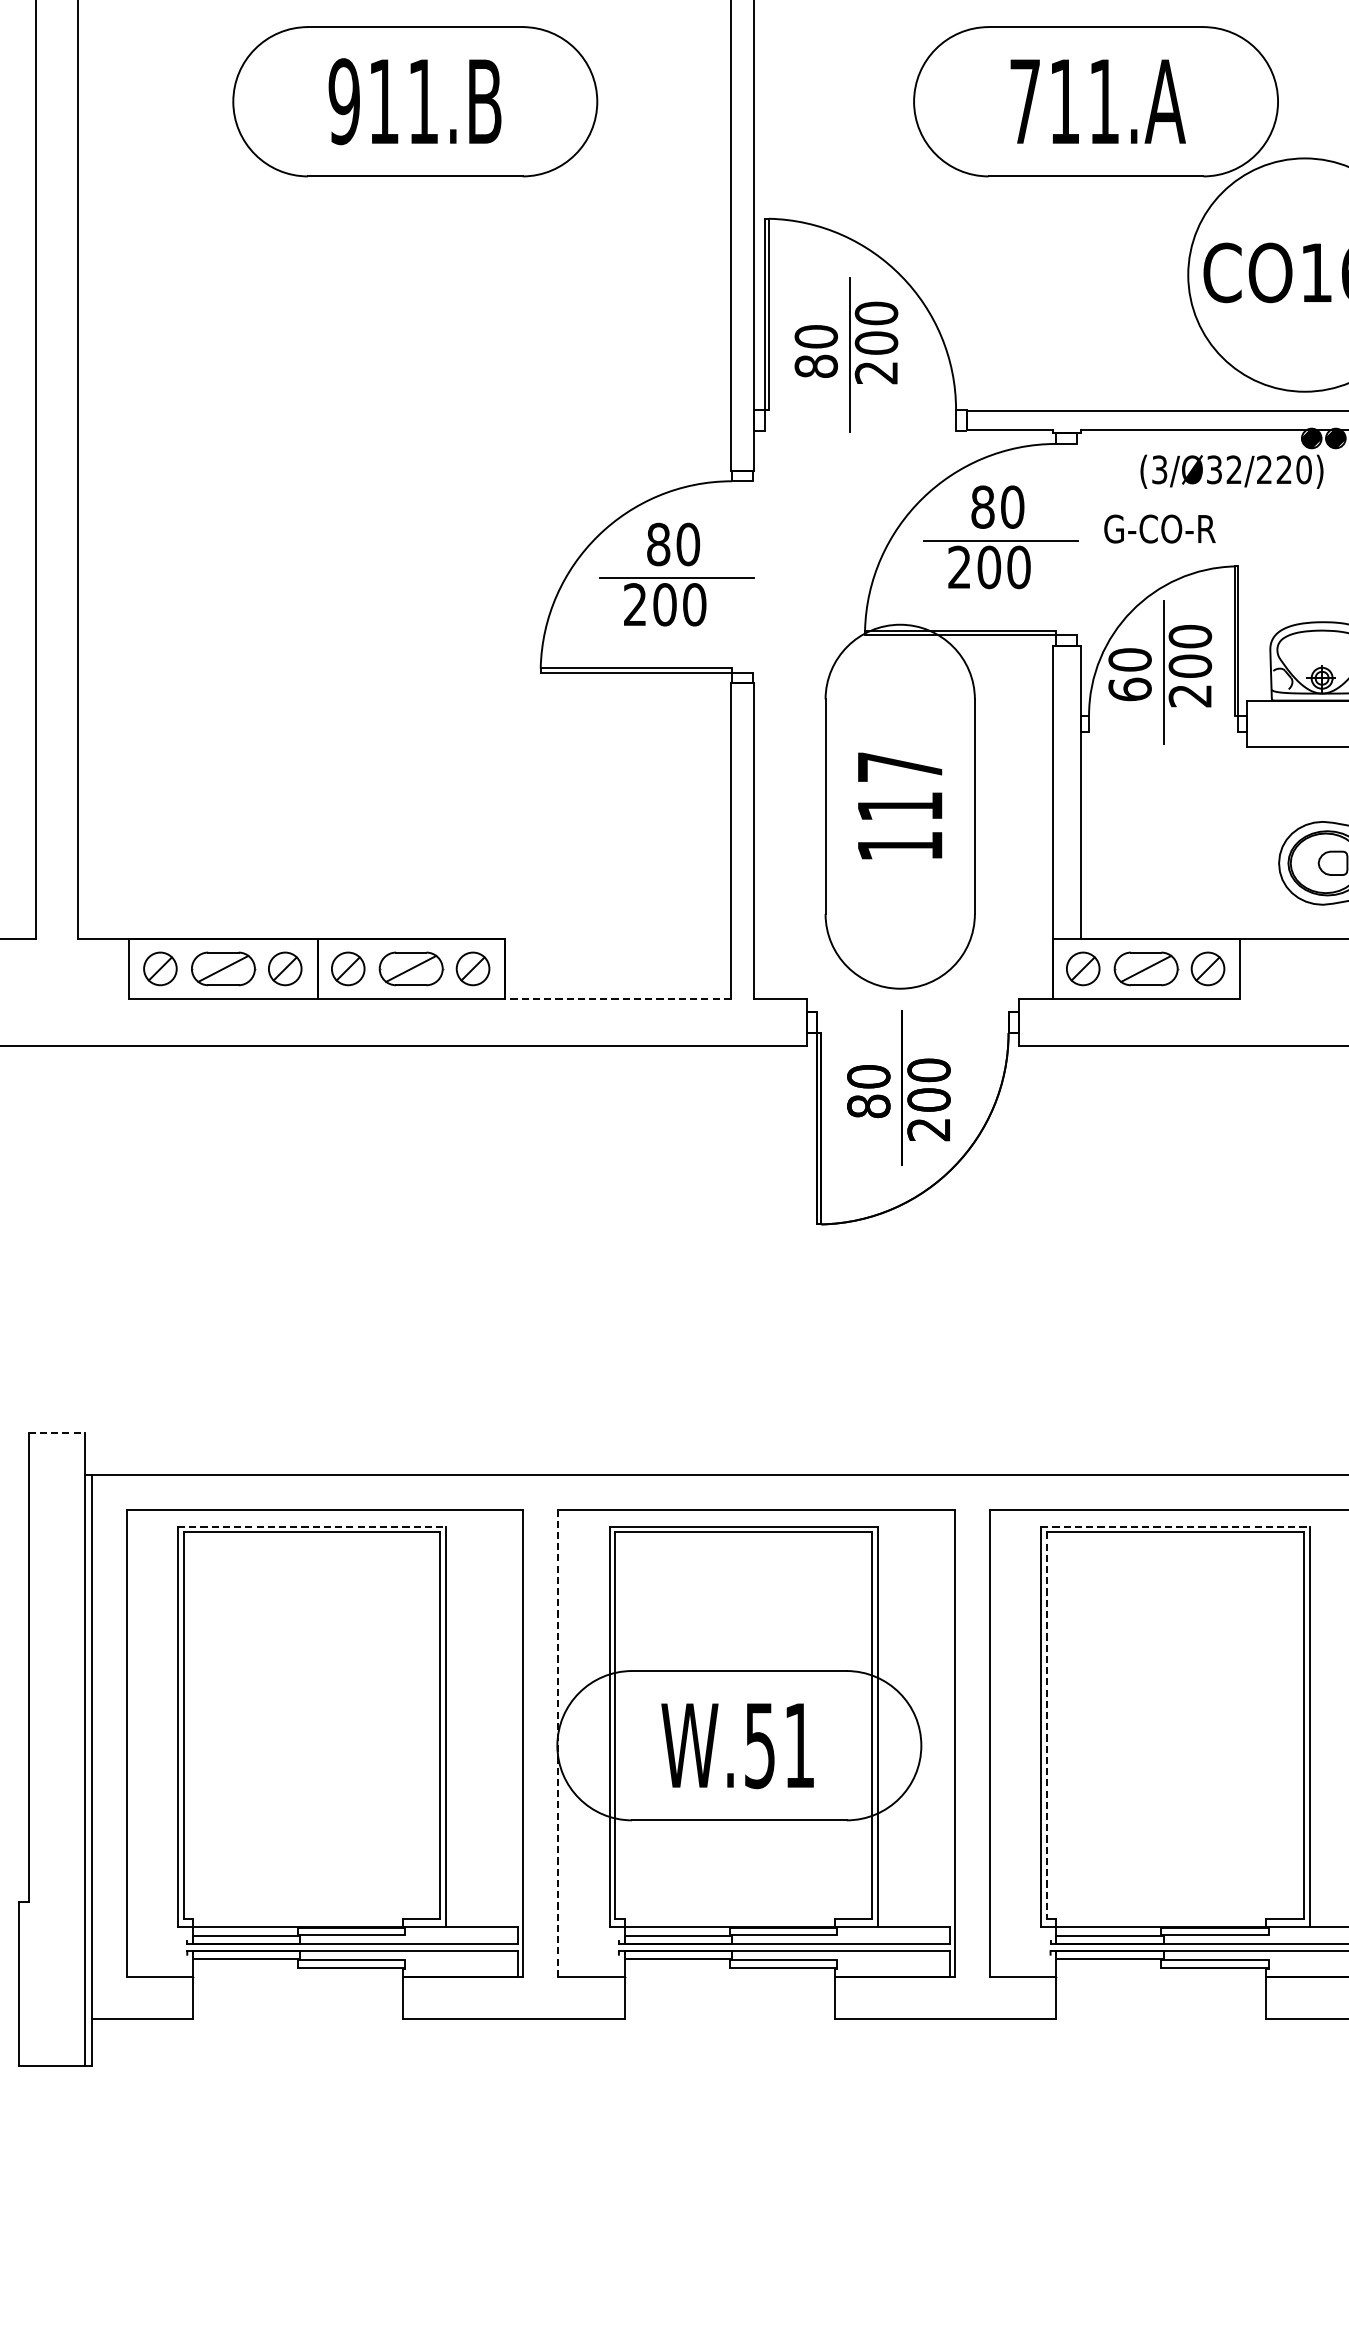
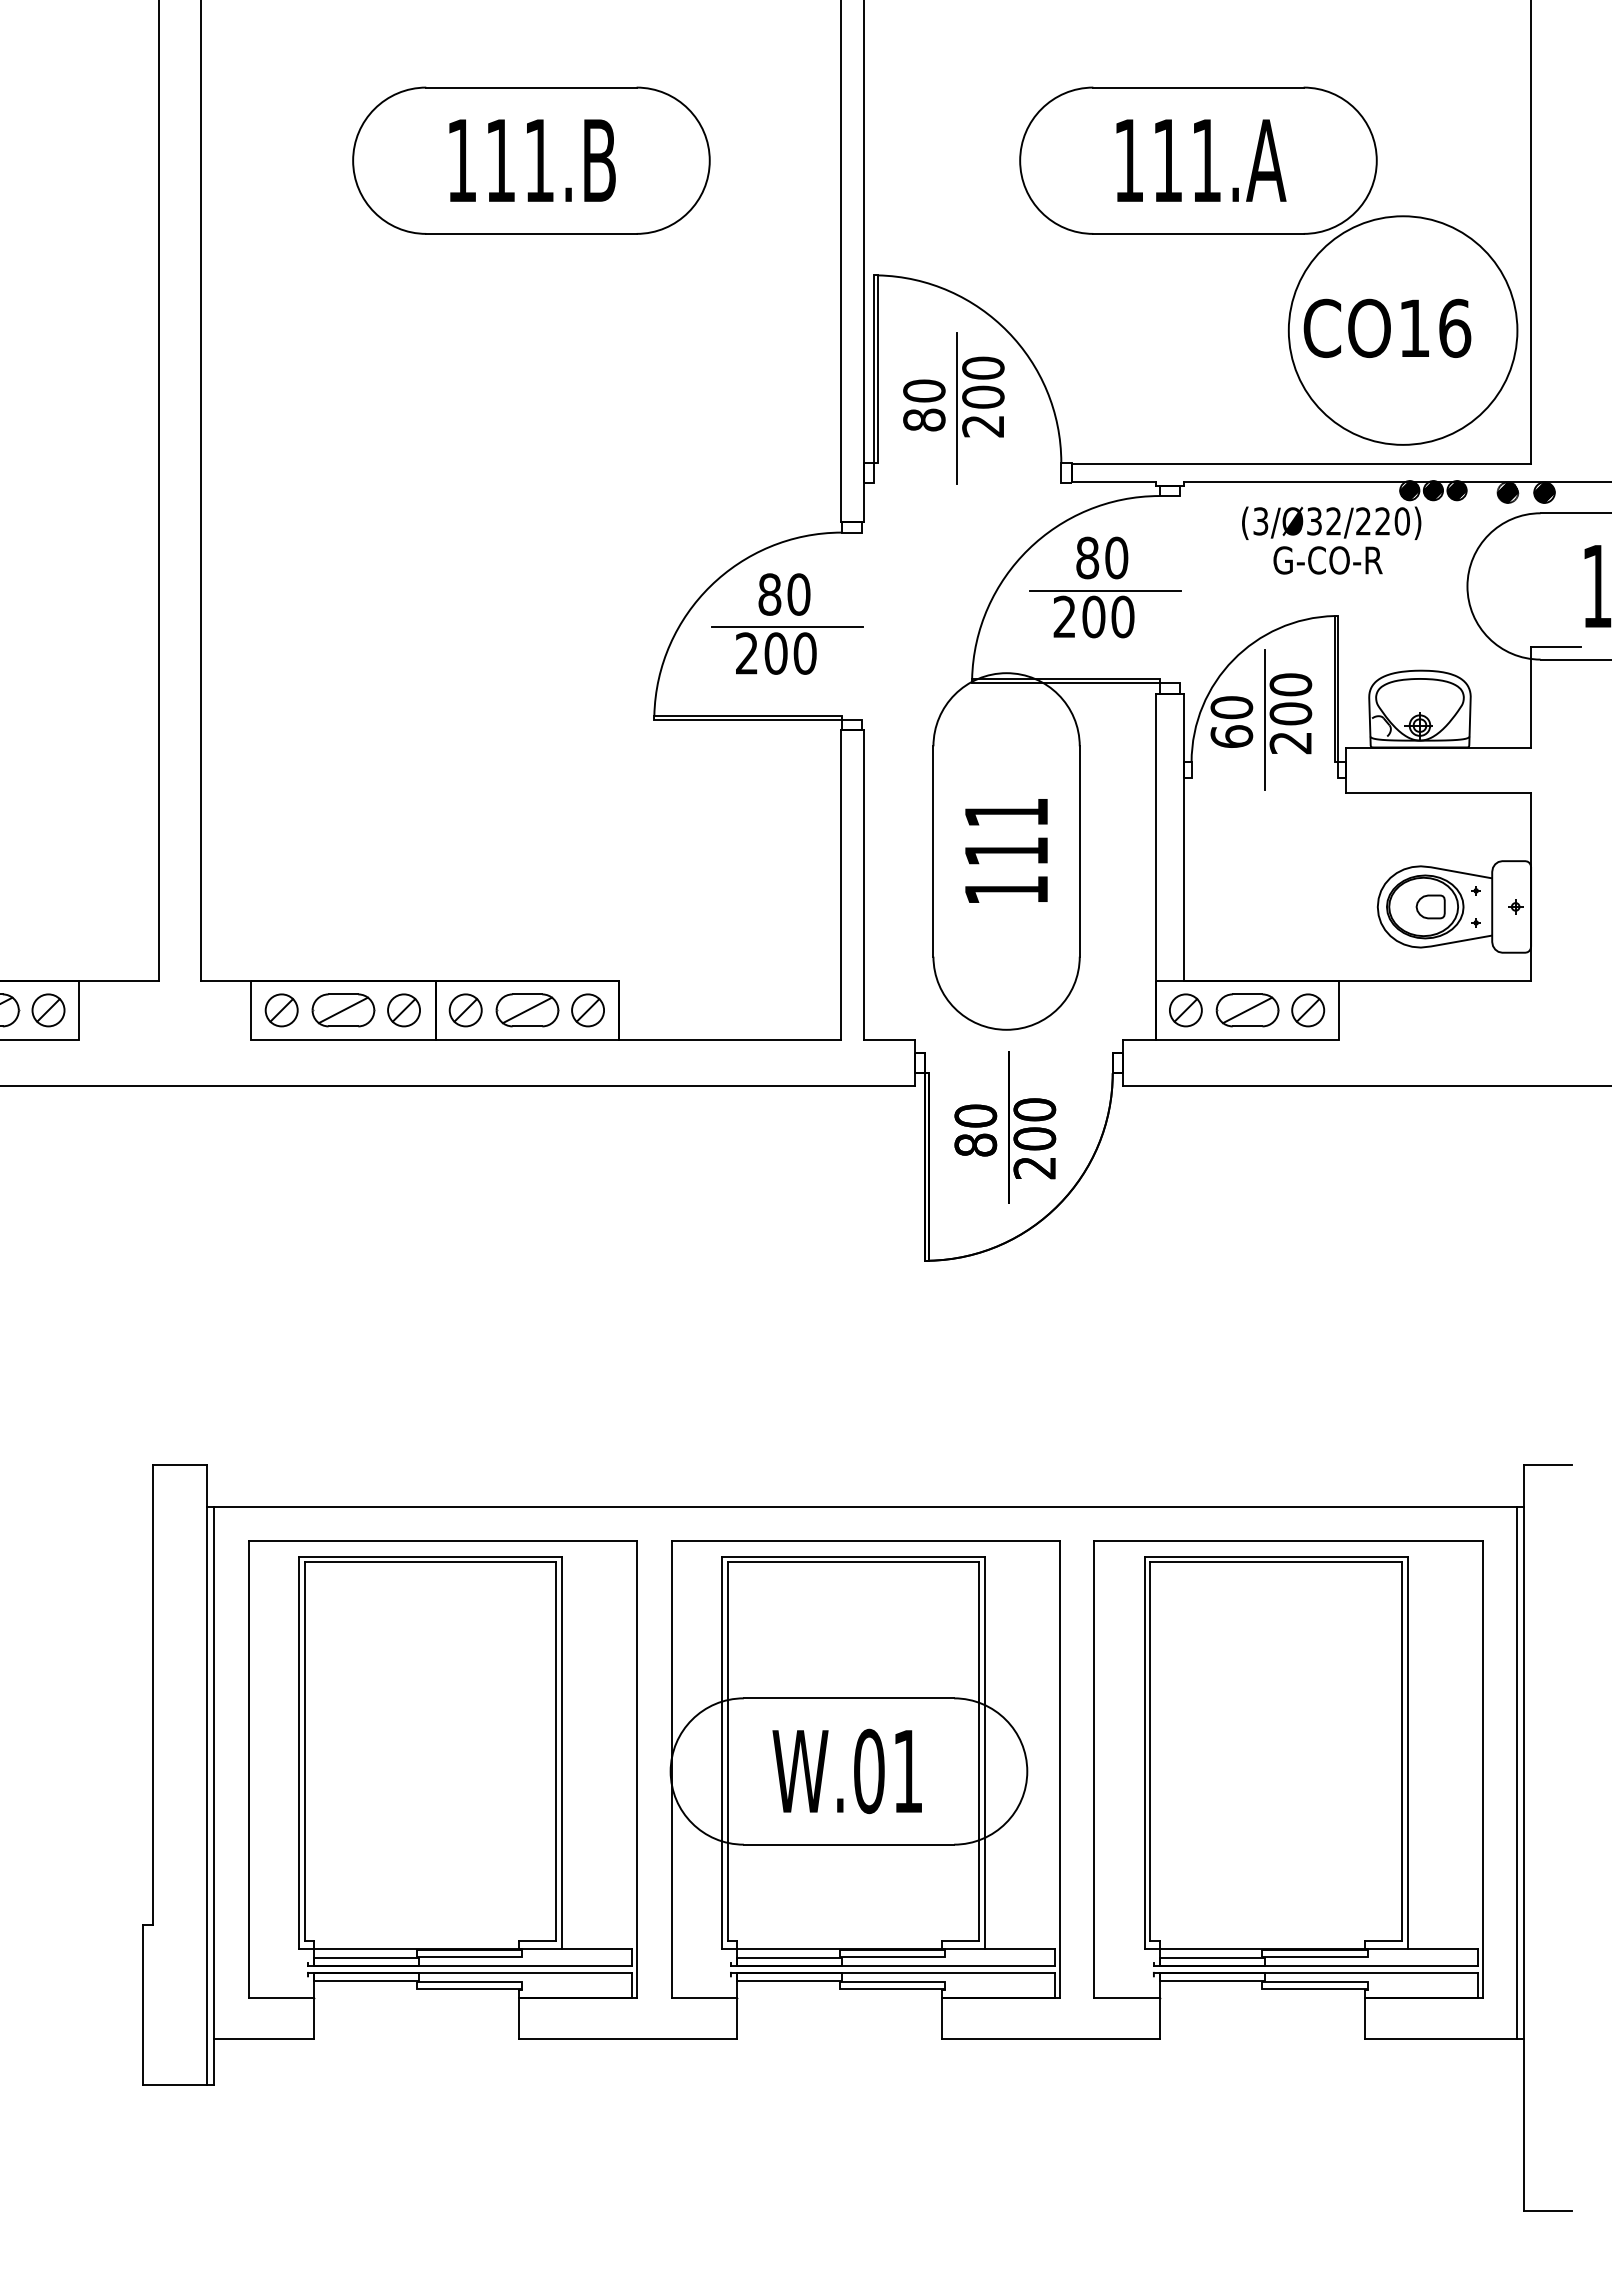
text: (343, 101) -> (461, 160), 911.B -> 111.B
text: (1024, 101) -> (1128, 160), 711.A -> 111.A
text: (1159, 529) -> (1327, 560), moved
text: (900, 766) -> (1006, 812), 117 -> 111
line: (617, 999) -> (729, 1040), dashed -> solid
line: (57, 1433) -> (180, 1465), dashed -> solid
line: (312, 1526) -> (430, 1556), dashed -> solid
line: (1175, 1526) -> (1276, 1556), dashed -> solid
line: (1047, 1726) -> (1150, 1752), dashed -> solid
line: (558, 1743) -> (671, 1769), dashed -> solid
text: (760, 1745) -> (869, 1771), W.51 -> W.01

